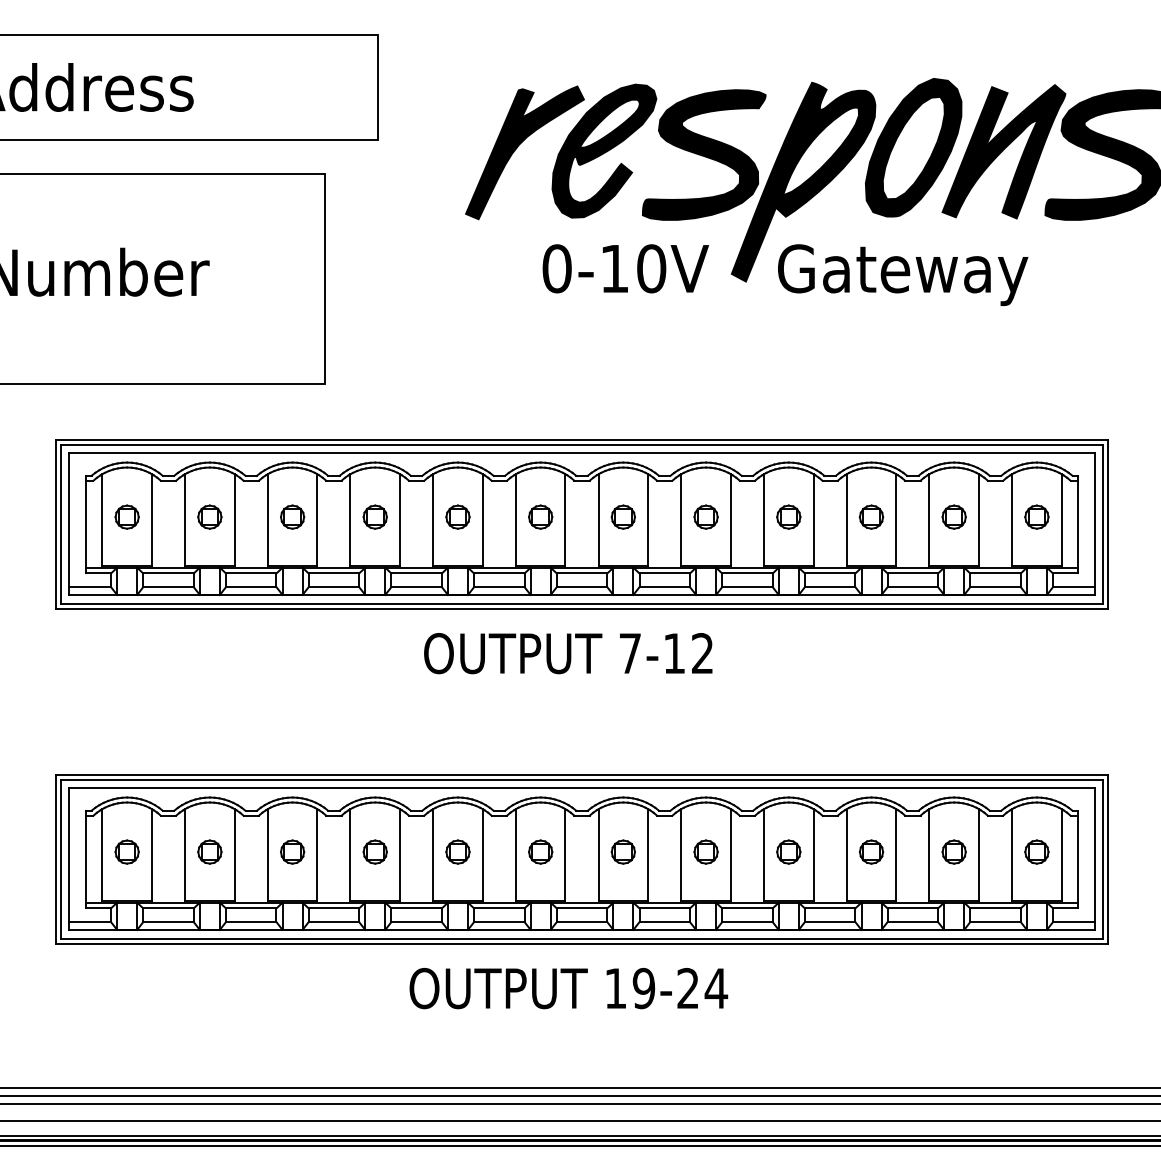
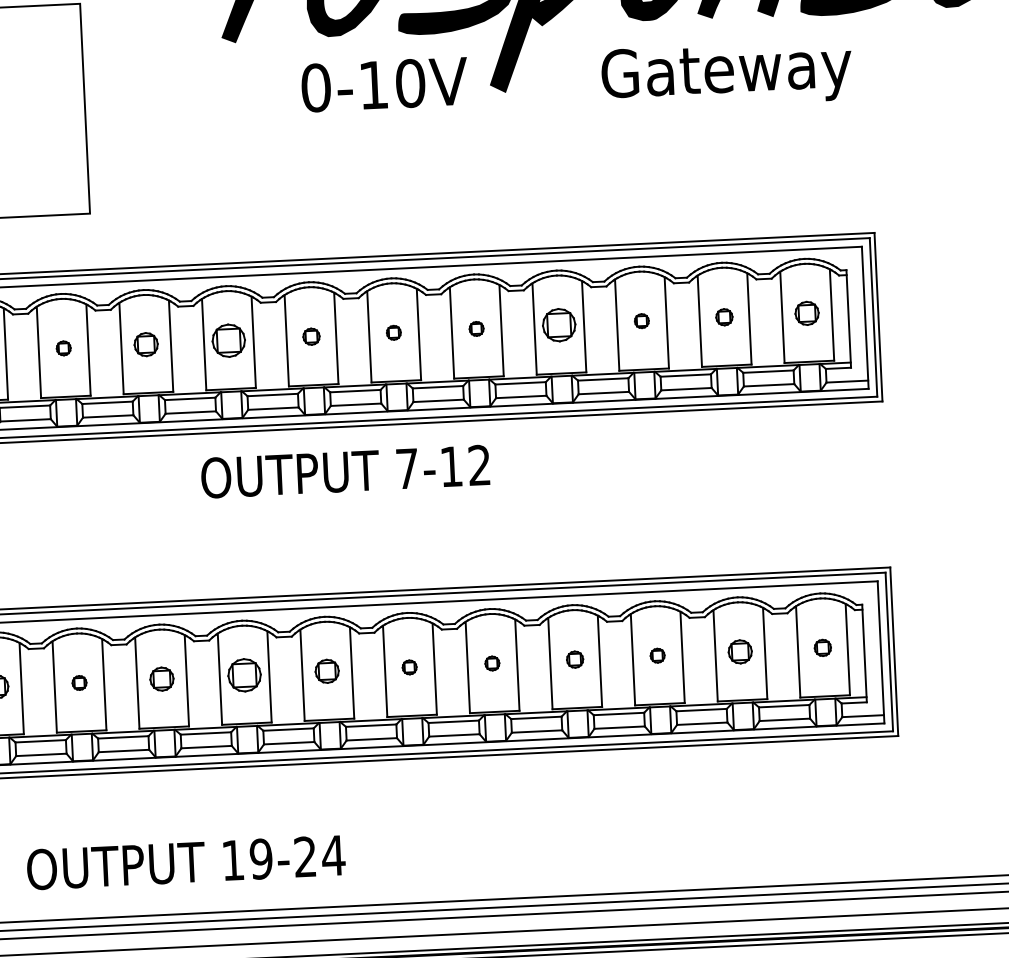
text: (903, 274) -> (727, 74), moved
part: (292, 516) -> (63, 347), size x0.6
part: (457, 516) -> (228, 340), size x1.4
part: (540, 516) -> (311, 336), size x0.7
part: (622, 516) -> (393, 332), size x0.6
part: (705, 516) -> (476, 328), size x0.6
part: (788, 516) -> (558, 324), size x1.4
part: (871, 516) -> (641, 320), size x0.6
part: (953, 516) -> (723, 316), size x0.7
part: (292, 851) -> (79, 682), size x0.6
part: (457, 851) -> (244, 674), size x1.4
part: (622, 851) -> (408, 666), size x0.6
part: (705, 851) -> (491, 663), size x0.6
part: (788, 851) -> (574, 659), size x0.7
part: (871, 851) -> (657, 655), size x0.6
part: (1036, 851) -> (822, 647), size x0.7
text: (568, 988) -> (185, 862), moved

